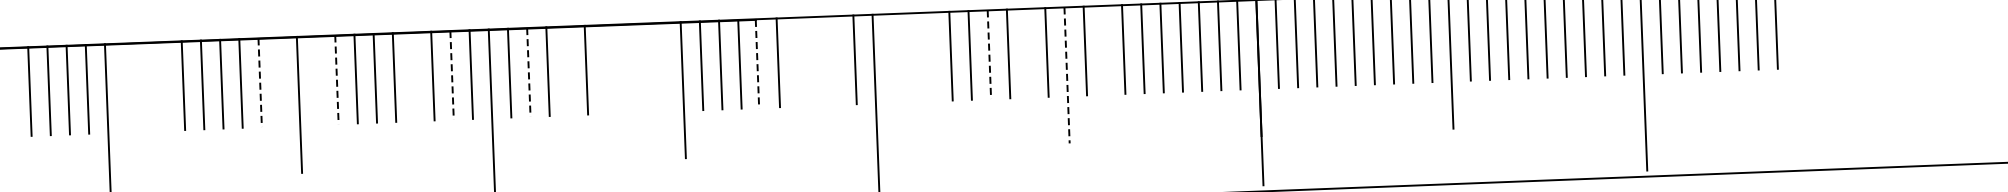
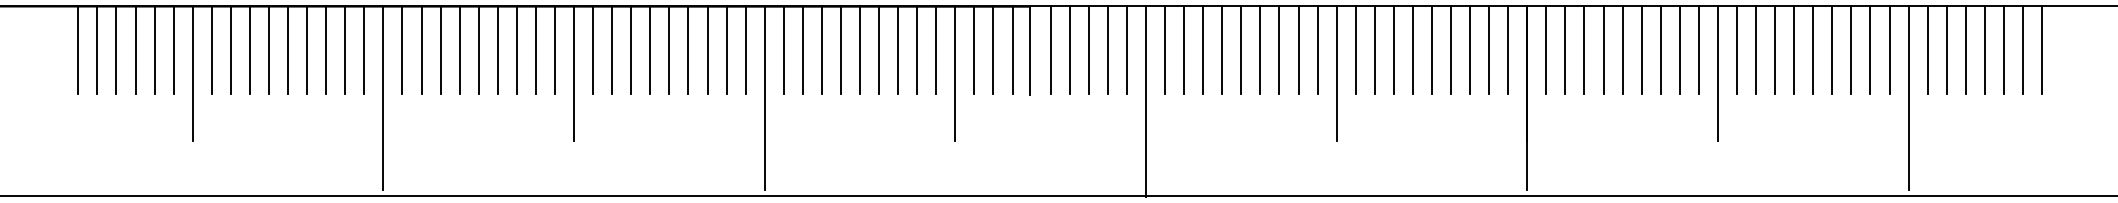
line: (1104, 50) -> (1374, 50), added
line: (1027, 53) -> (1298, 50), added
line: (989, 54) -> (1260, 50), dashed -> solid
line: (913, 57) -> (1184, 50), added
line: (932, 57) -> (1203, 50), added
line: (893, 58) -> (1165, 50), added
line: (835, 60) -> (1107, 50), added
line: (816, 61) -> (1088, 50), added
line: (797, 62) -> (1069, 50), added
line: (757, 64) -> (1029, 51), dashed -> solid
line: (663, 67) -> (936, 50), added
line: (625, 68) -> (898, 50), added
line: (644, 68) -> (917, 50), added
line: (606, 69) -> (879, 50), added
line: (566, 71) -> (840, 50), added
line: (528, 72) -> (802, 50), dashed -> solid
line: (452, 75) -> (726, 50), dashed -> solid
line: (1066, 75) -> (1336, 73), dashed -> solid
line: (413, 77) -> (688, 50), added
line: (318, 80) -> (593, 50), added
line: (337, 80) -> (612, 50), dashed -> solid
line: (278, 82) -> (554, 50), added
line: (259, 83) -> (535, 50), dashed -> solid
line: (164, 86) -> (440, 50), added
line: (145, 87) -> (421, 50), added
line: (125, 88) -> (402, 50), added
line: (11, 92) -> (288, 50), added

